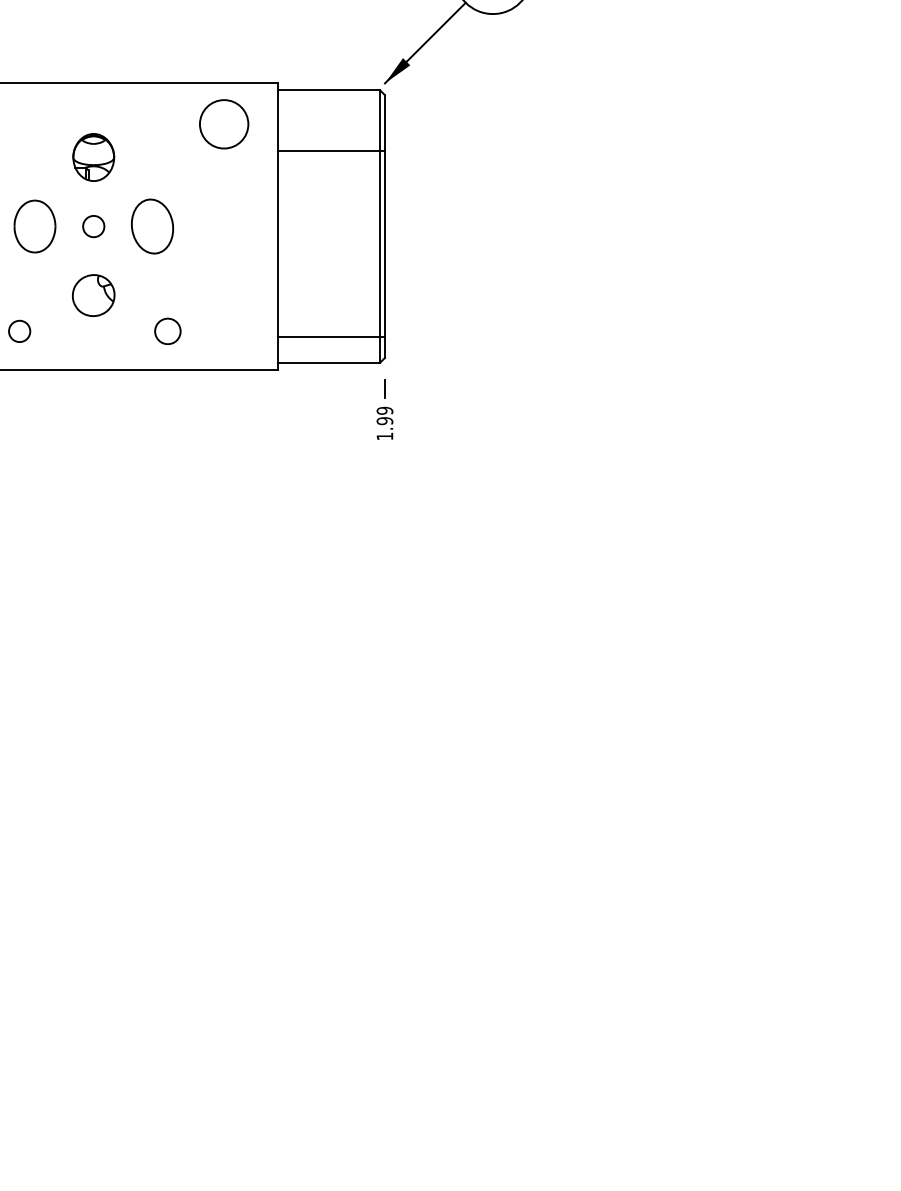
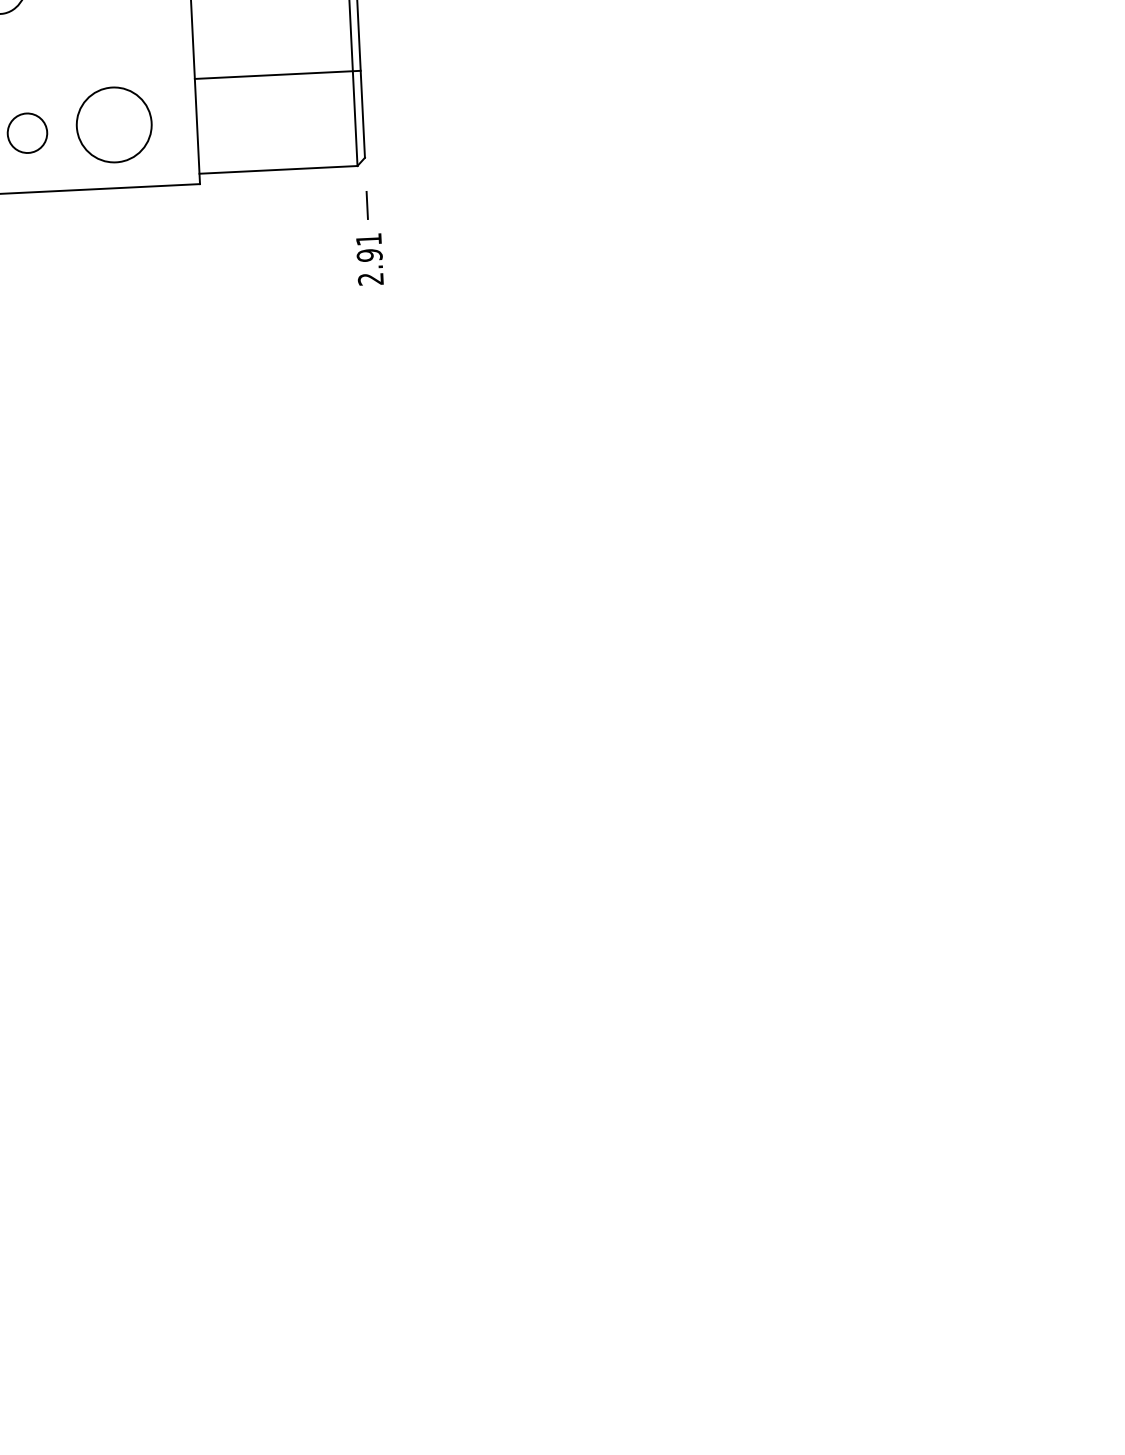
circle: (224, 328) -> (114, 124), added
line: (330, 336) -> (276, 74), moved
text: (384, 423) -> (369, 259), 1.99 -> 2.91

